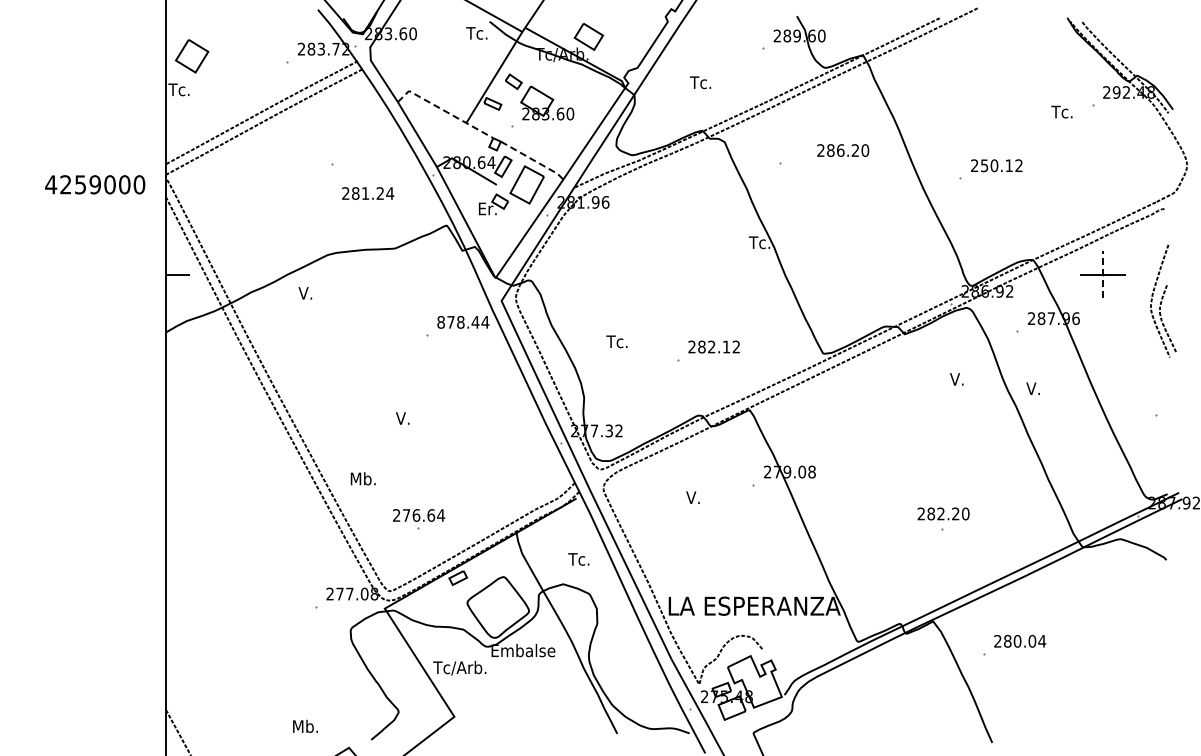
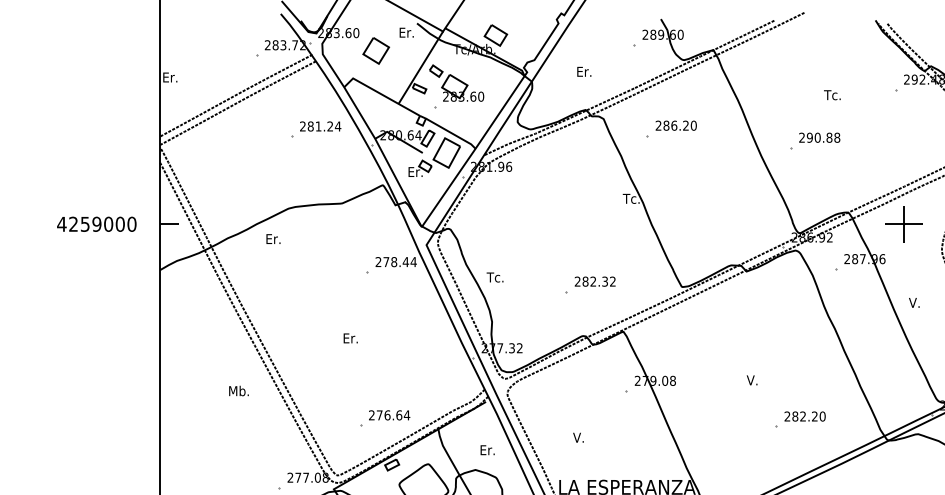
text: (476, 33) -> (406, 32), Tc. -> Er.
part: (192, 56) -> (376, 51), moved
text: (700, 82) -> (584, 71), Tc. -> Er.
text: (178, 89) -> (170, 77), Tc. -> Er.
line: (443, 110) -> (380, 93), dashed -> solid
text: (1061, 111) -> (832, 94), moved
text: (843, 150) -> (676, 125), moved
line: (533, 160) -> (451, 133), dashed -> solid
text: (1001, 165) -> (823, 137), 250.12 -> 290.88
text: (95, 184) -> (97, 224), moved
text: (368, 193) -> (320, 126), moved
line: (1103, 274) -> (904, 224), dashed -> solid
text: (307, 293) -> (272, 239), V. -> Er.
text: (440, 322) -> (378, 262), 878.44 -> 278.44
text: (616, 341) -> (494, 277), moved
text: (726, 346) -> (605, 281), 282.12 -> 282.32
text: (956, 379) -> (751, 380), moved
text: (1032, 388) -> (913, 302), moved
text: (405, 418) -> (350, 338), V. -> Er.
text: (362, 478) -> (238, 390), moved
text: (692, 497) -> (578, 437), moved
text: (943, 513) -> (805, 416), moved
text: (419, 515) -> (389, 415), moved
text: (578, 559) -> (487, 450), Tc. -> Er.

